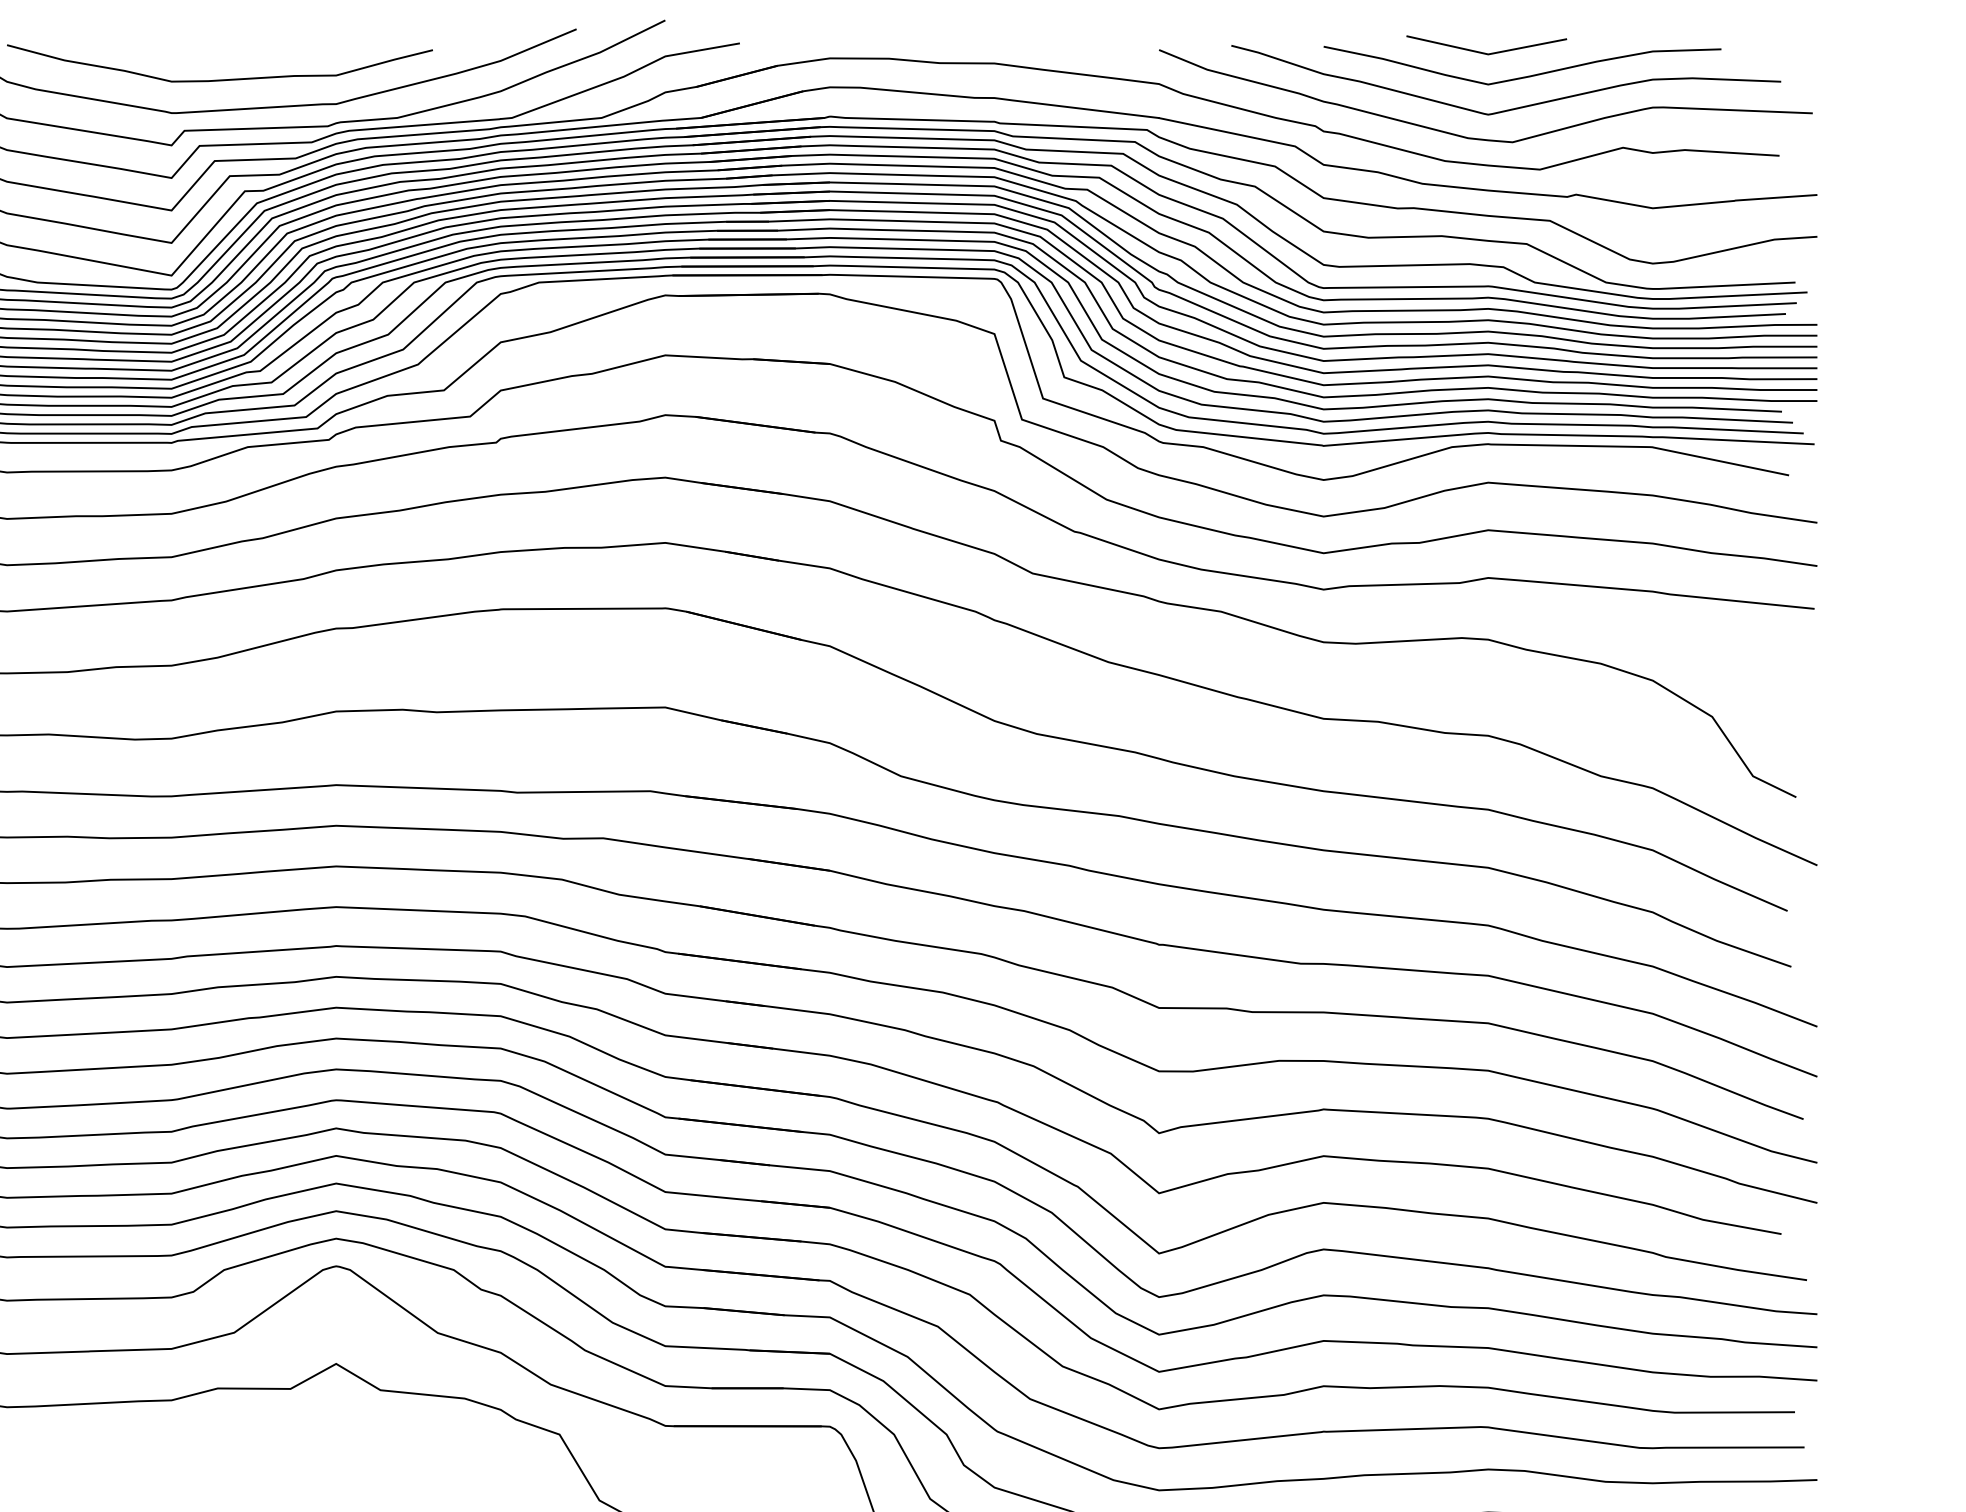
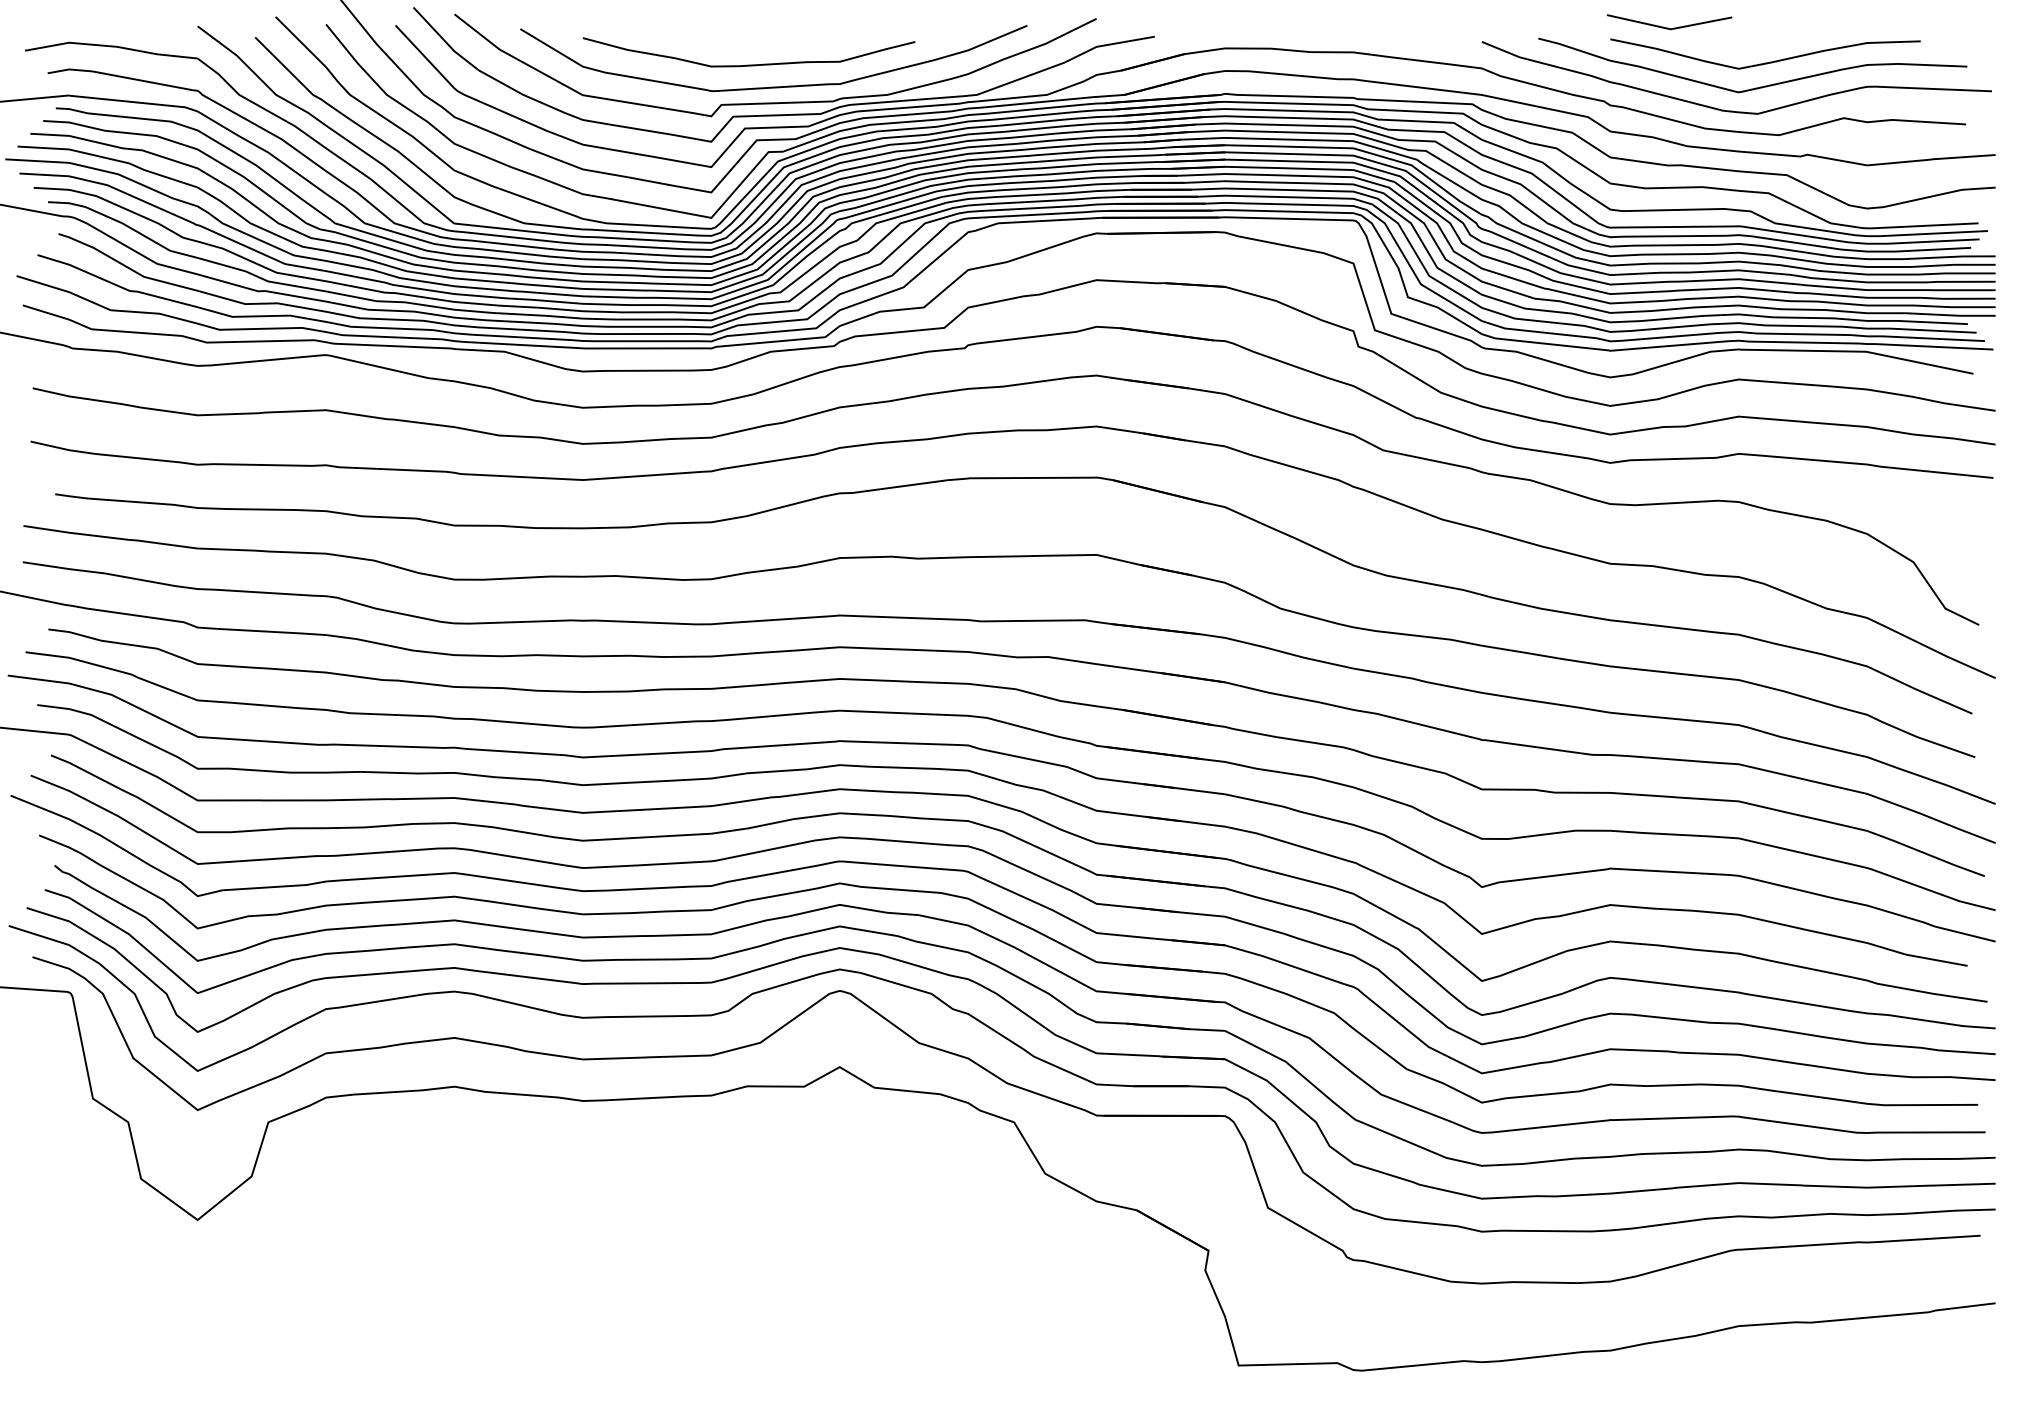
line: (1485, 52) -> (1668, 27), moved

